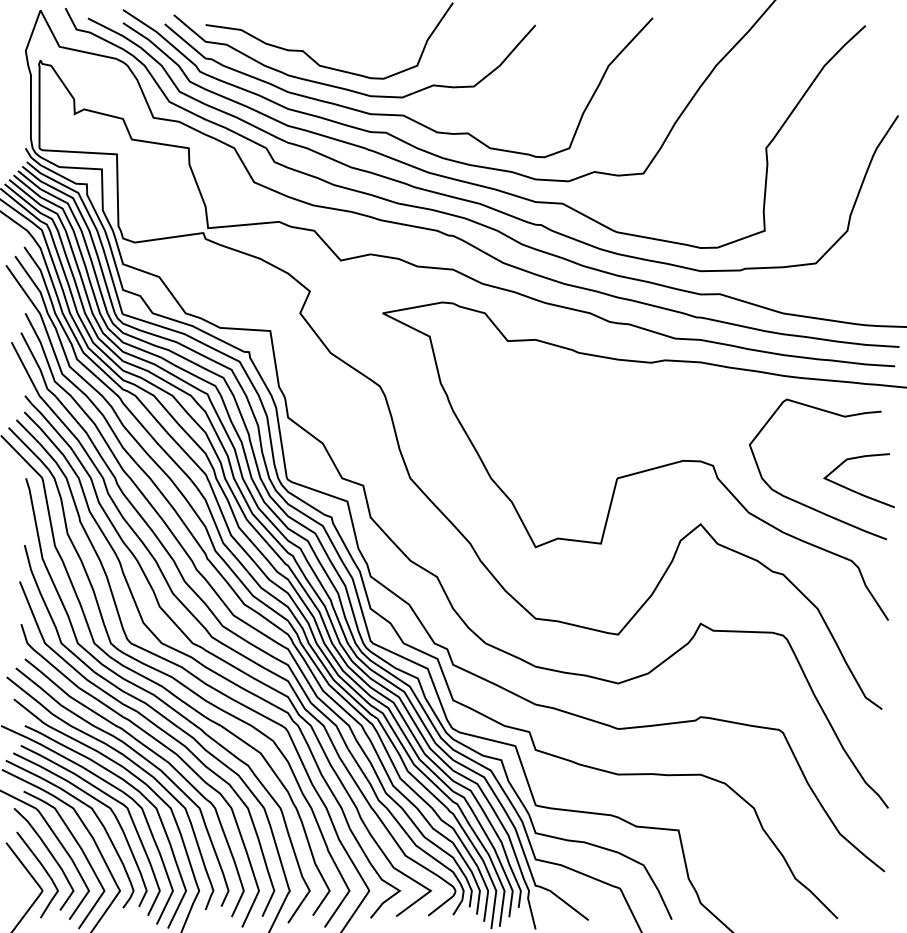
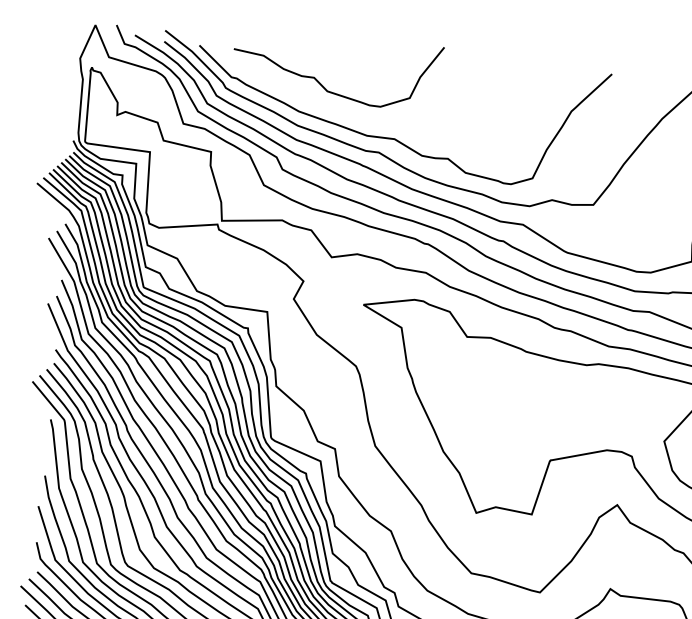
curve: (347, 88) -> (349, 112), removed

